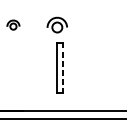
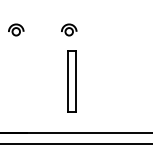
part: (57, 24) -> (69, 29), size x0.62
line: (62, 67) -> (75, 81), dashed -> solid

